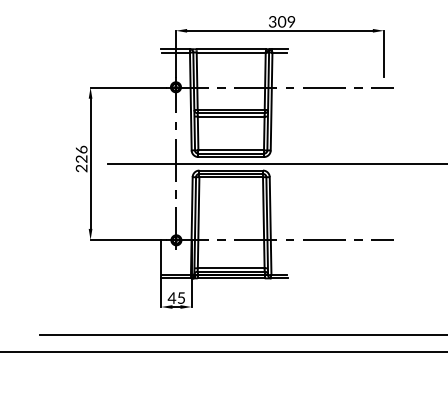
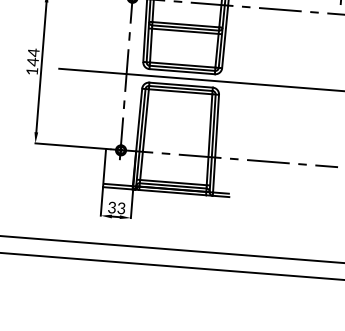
text: (81, 158) -> (32, 61), 226 -> 144
text: (176, 297) -> (116, 207), 45 -> 33

